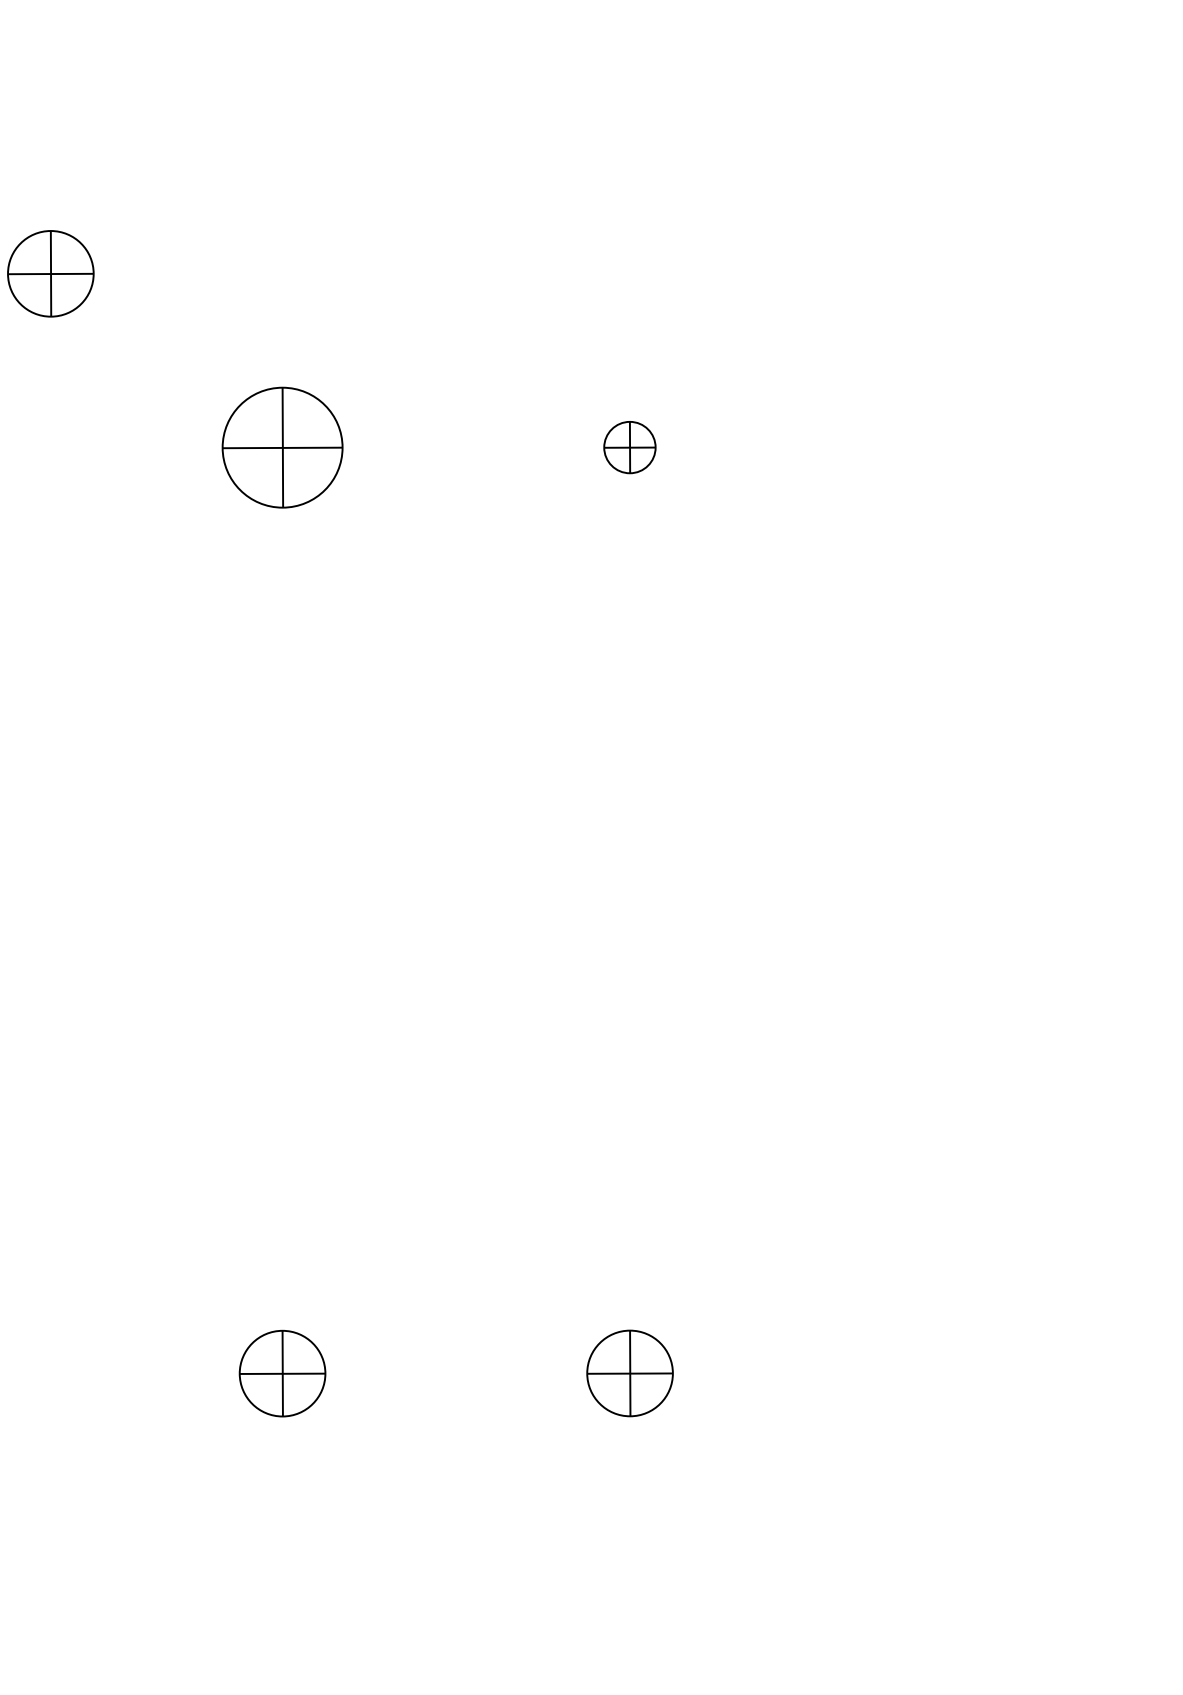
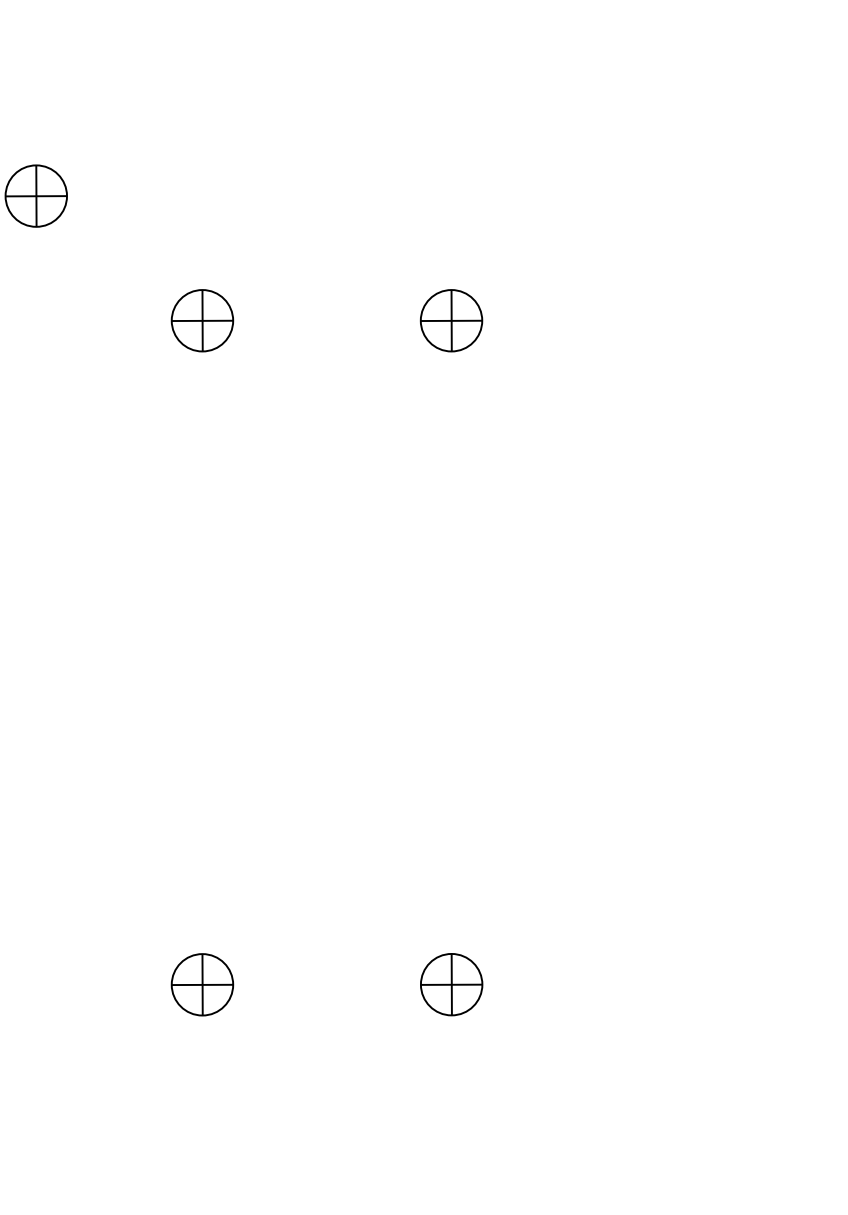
part: (282, 447) -> (202, 320), size x0.71
part: (629, 447) -> (451, 320), size x1.67

